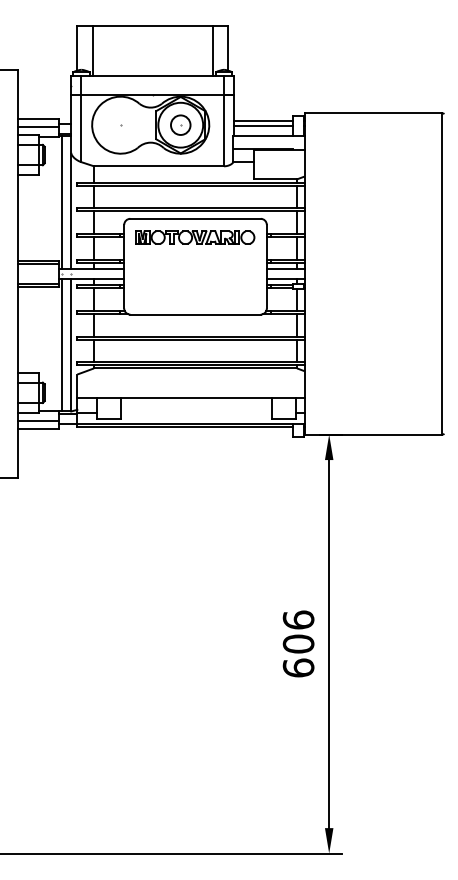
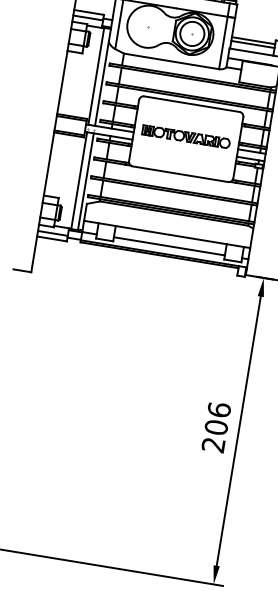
circle: (180, 124) -> (192, 33), size x1.67
part: (195, 237) -> (186, 136), moved
line: (196, 413) -> (169, 246), added
text: (298, 667) -> (213, 444), 606 -> 206

